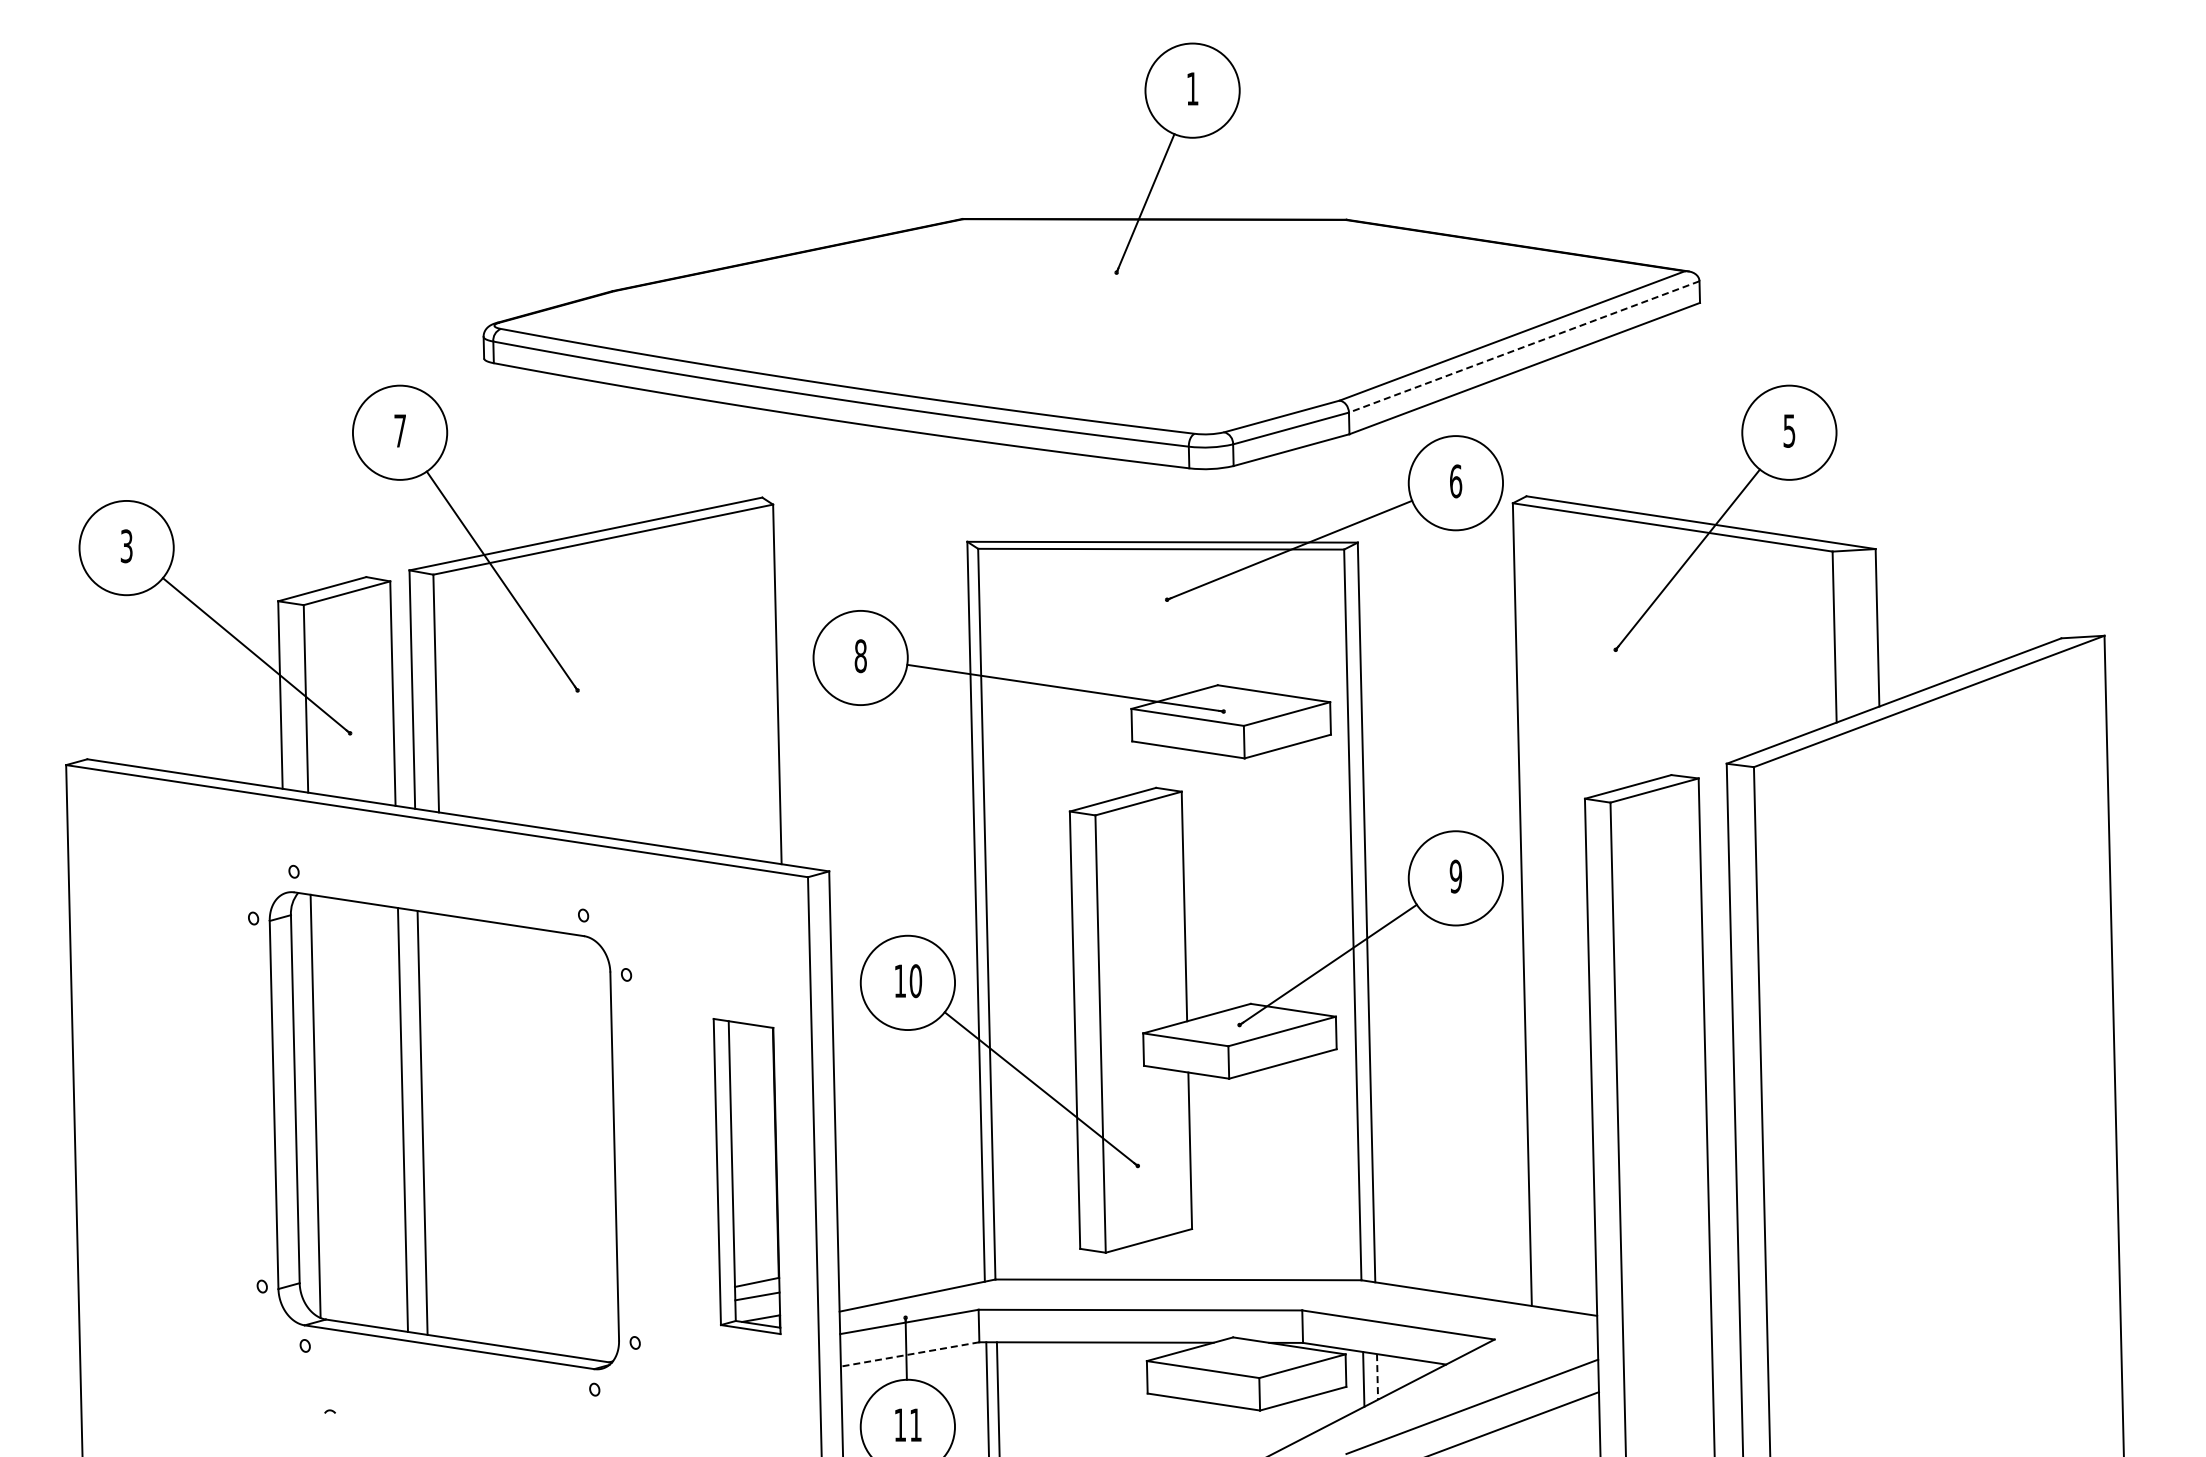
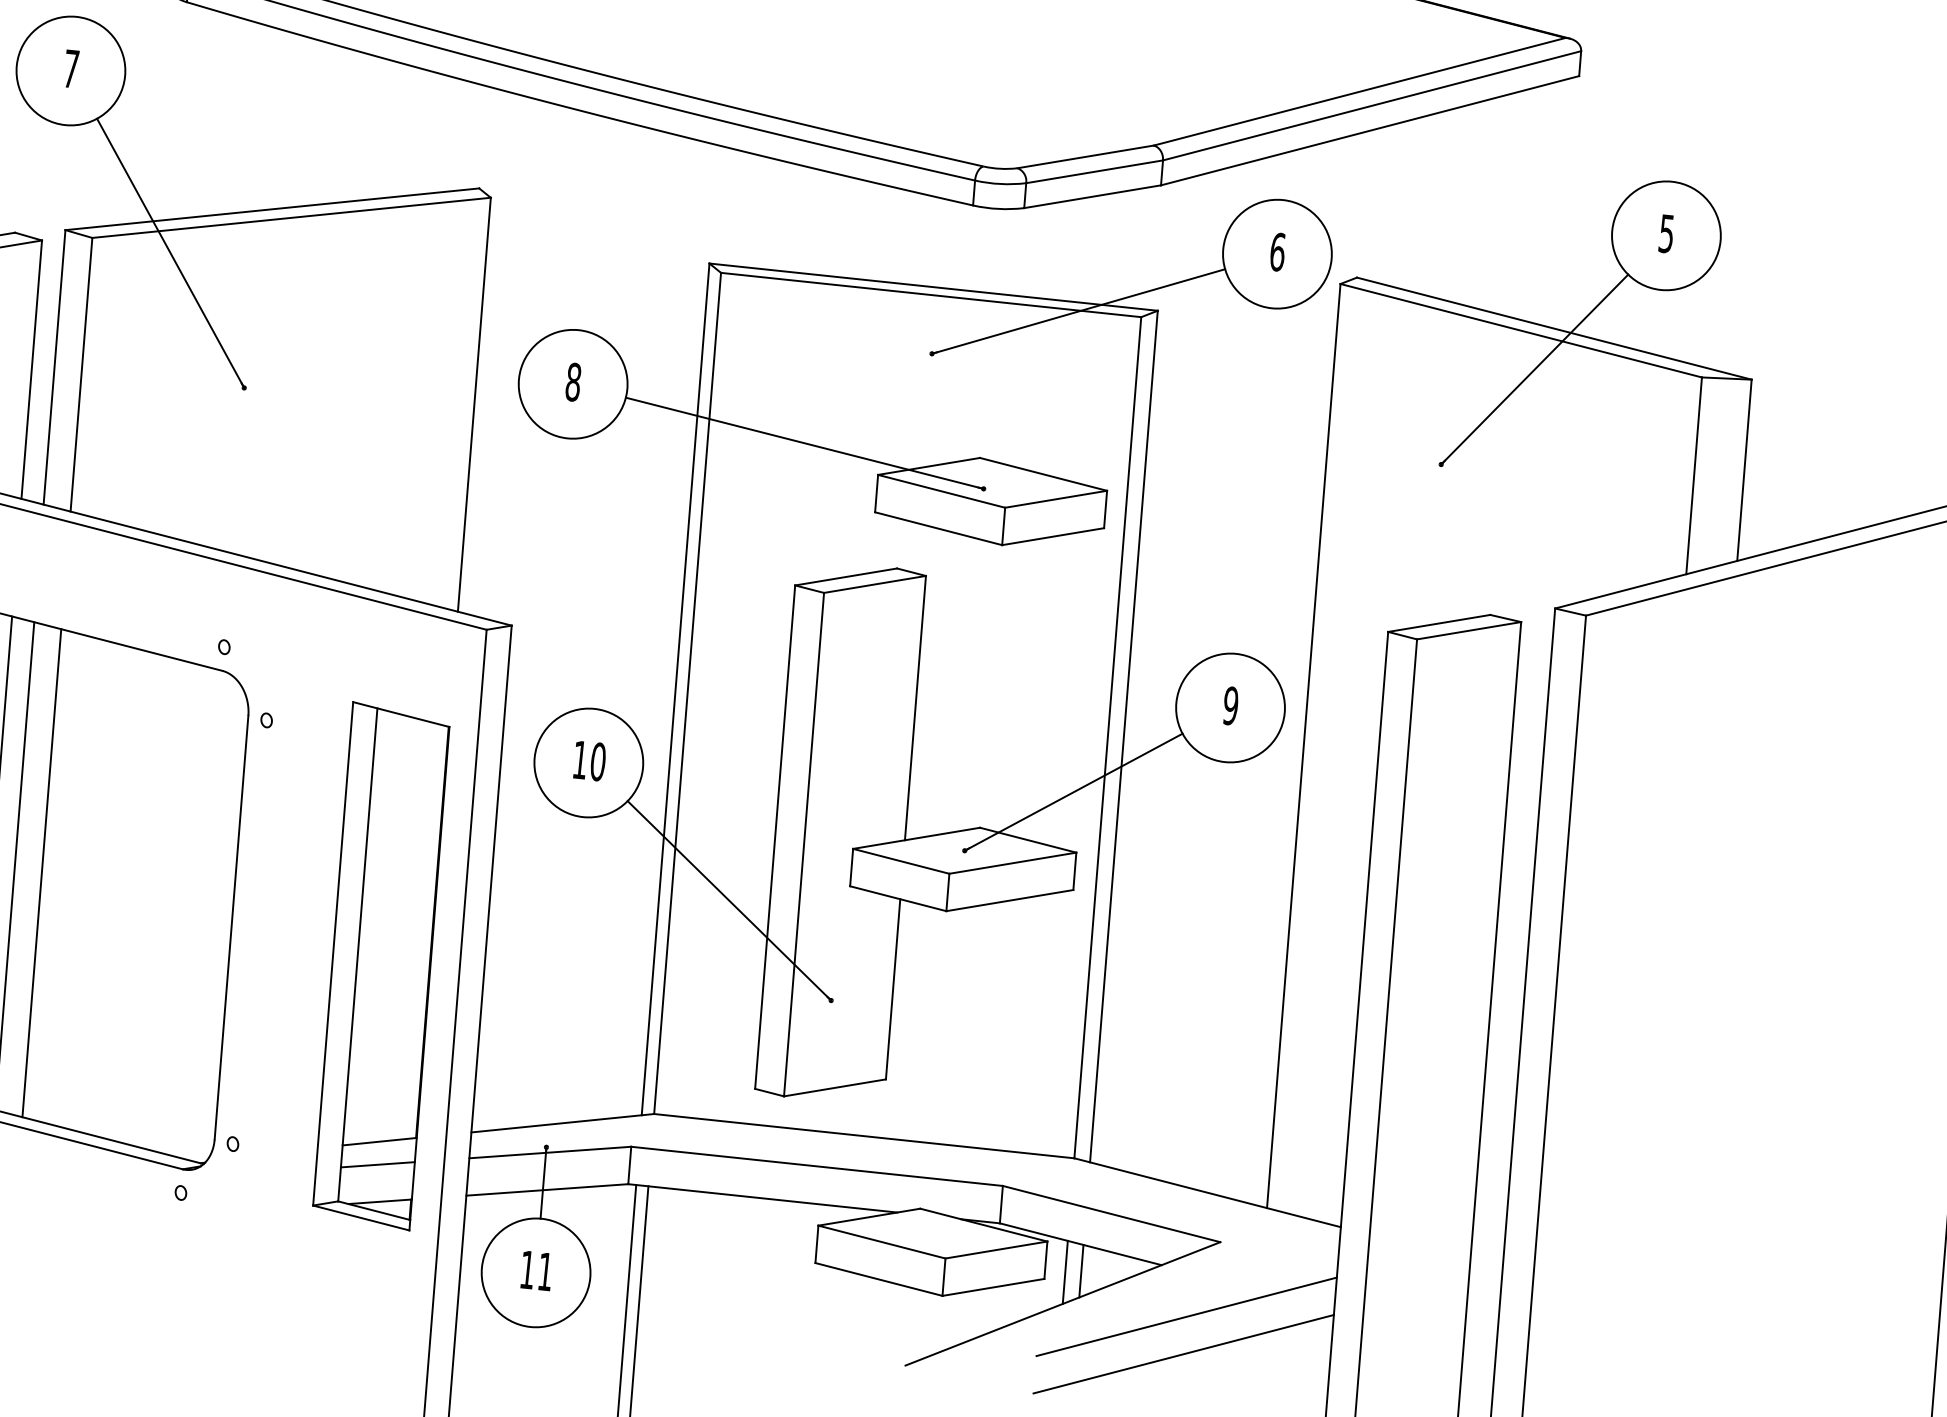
line: (1523, 347) -> (1371, 106), dashed -> solid
line: (446, 1126) -> (41, 873), added
part: (746, 1176) -> (380, 966), size x1.43
line: (909, 1354) -> (546, 1189), dashed -> solid
line: (1377, 1376) -> (1081, 1270), dashed -> solid

